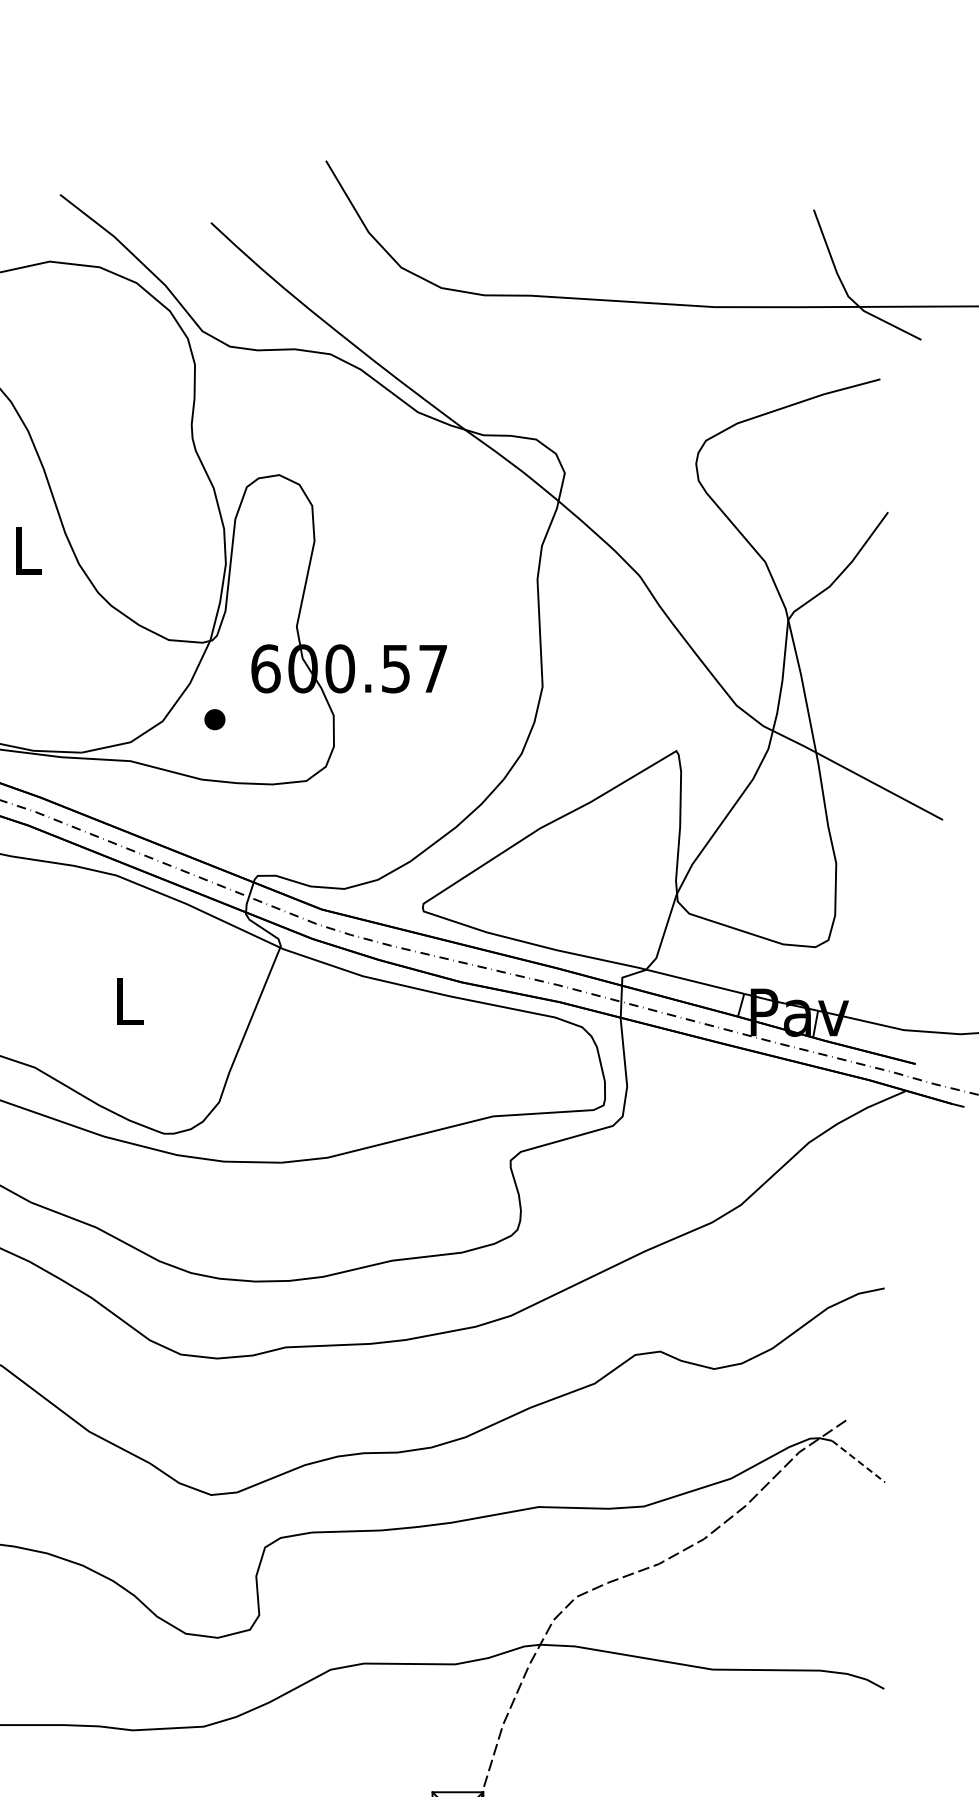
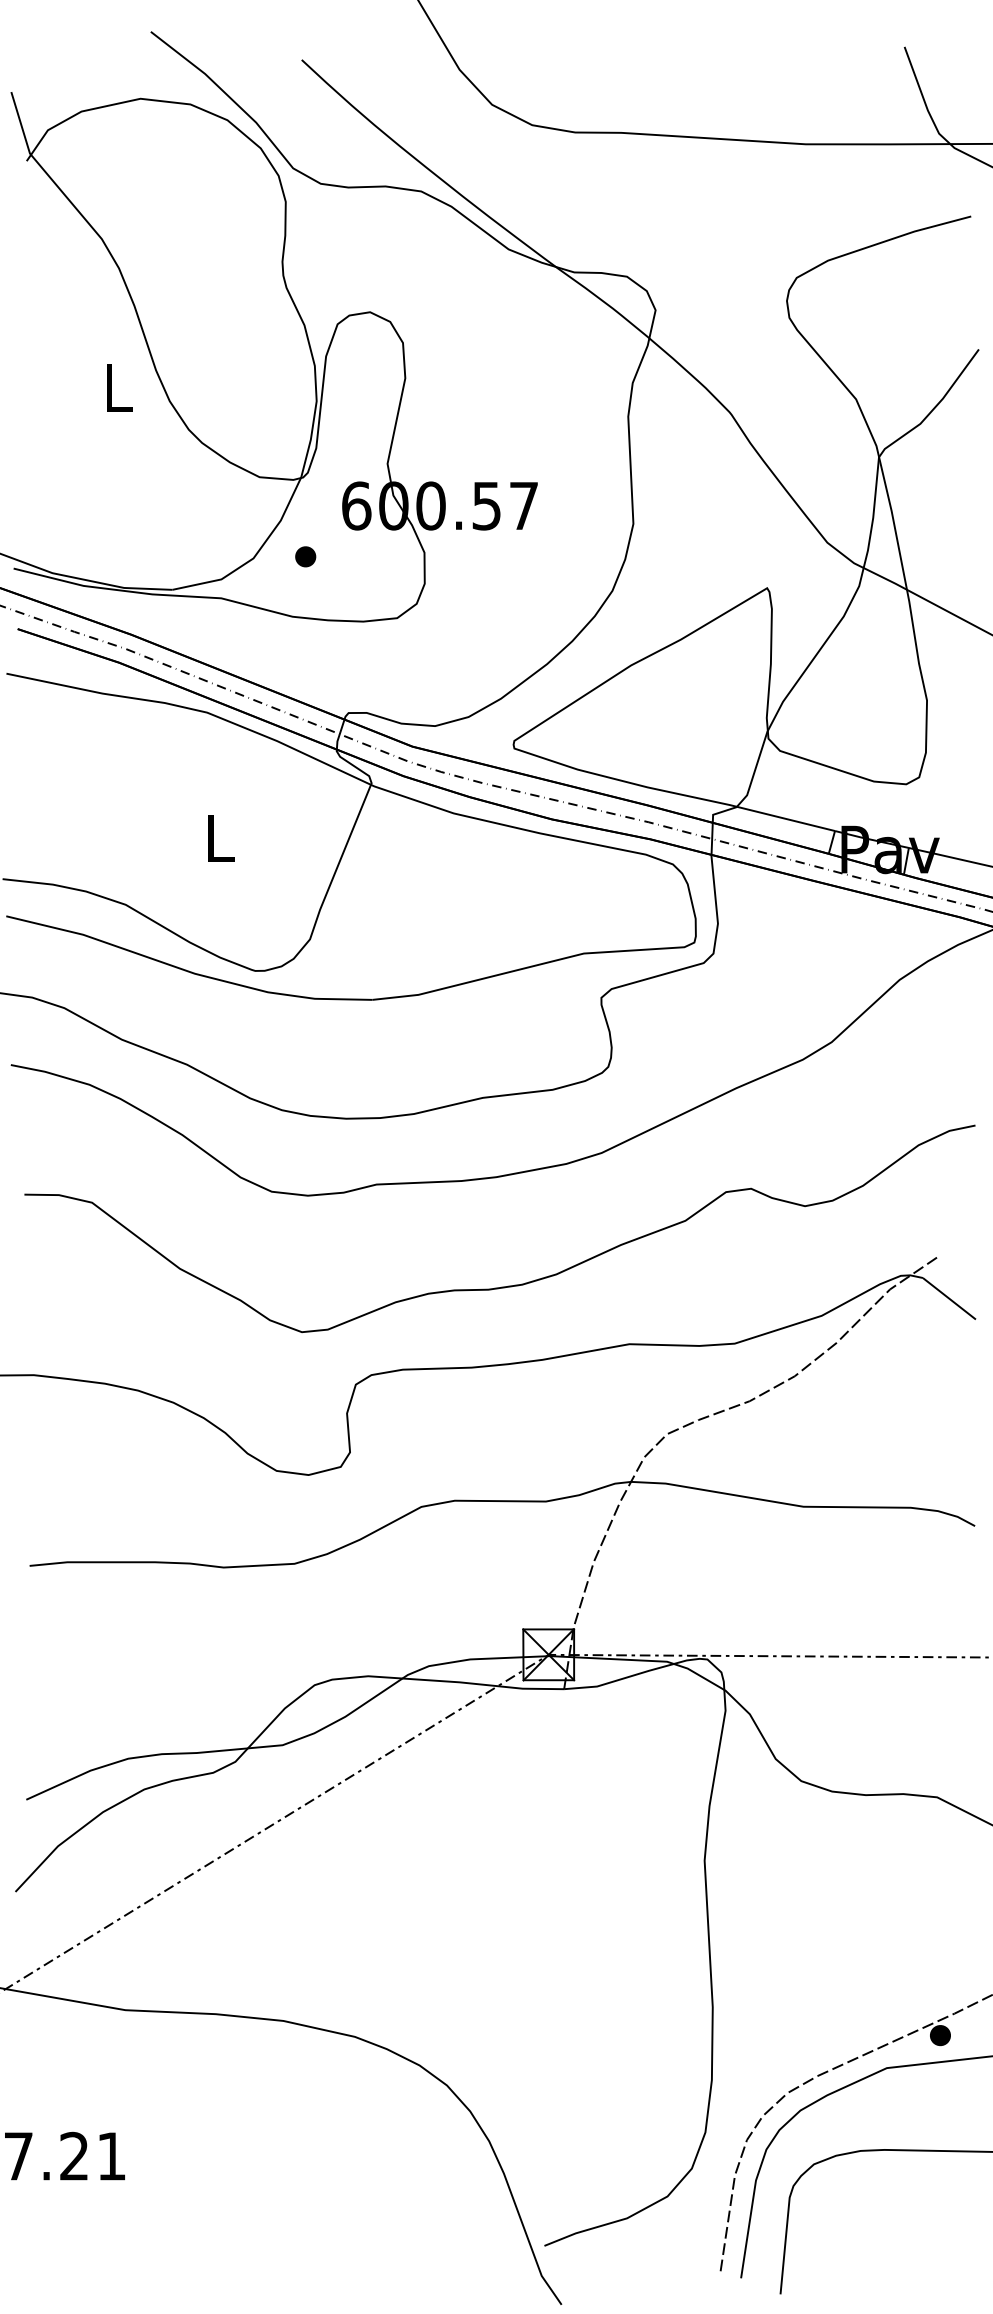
line: (858, 1461) -> (949, 1298), dashed -> solid

